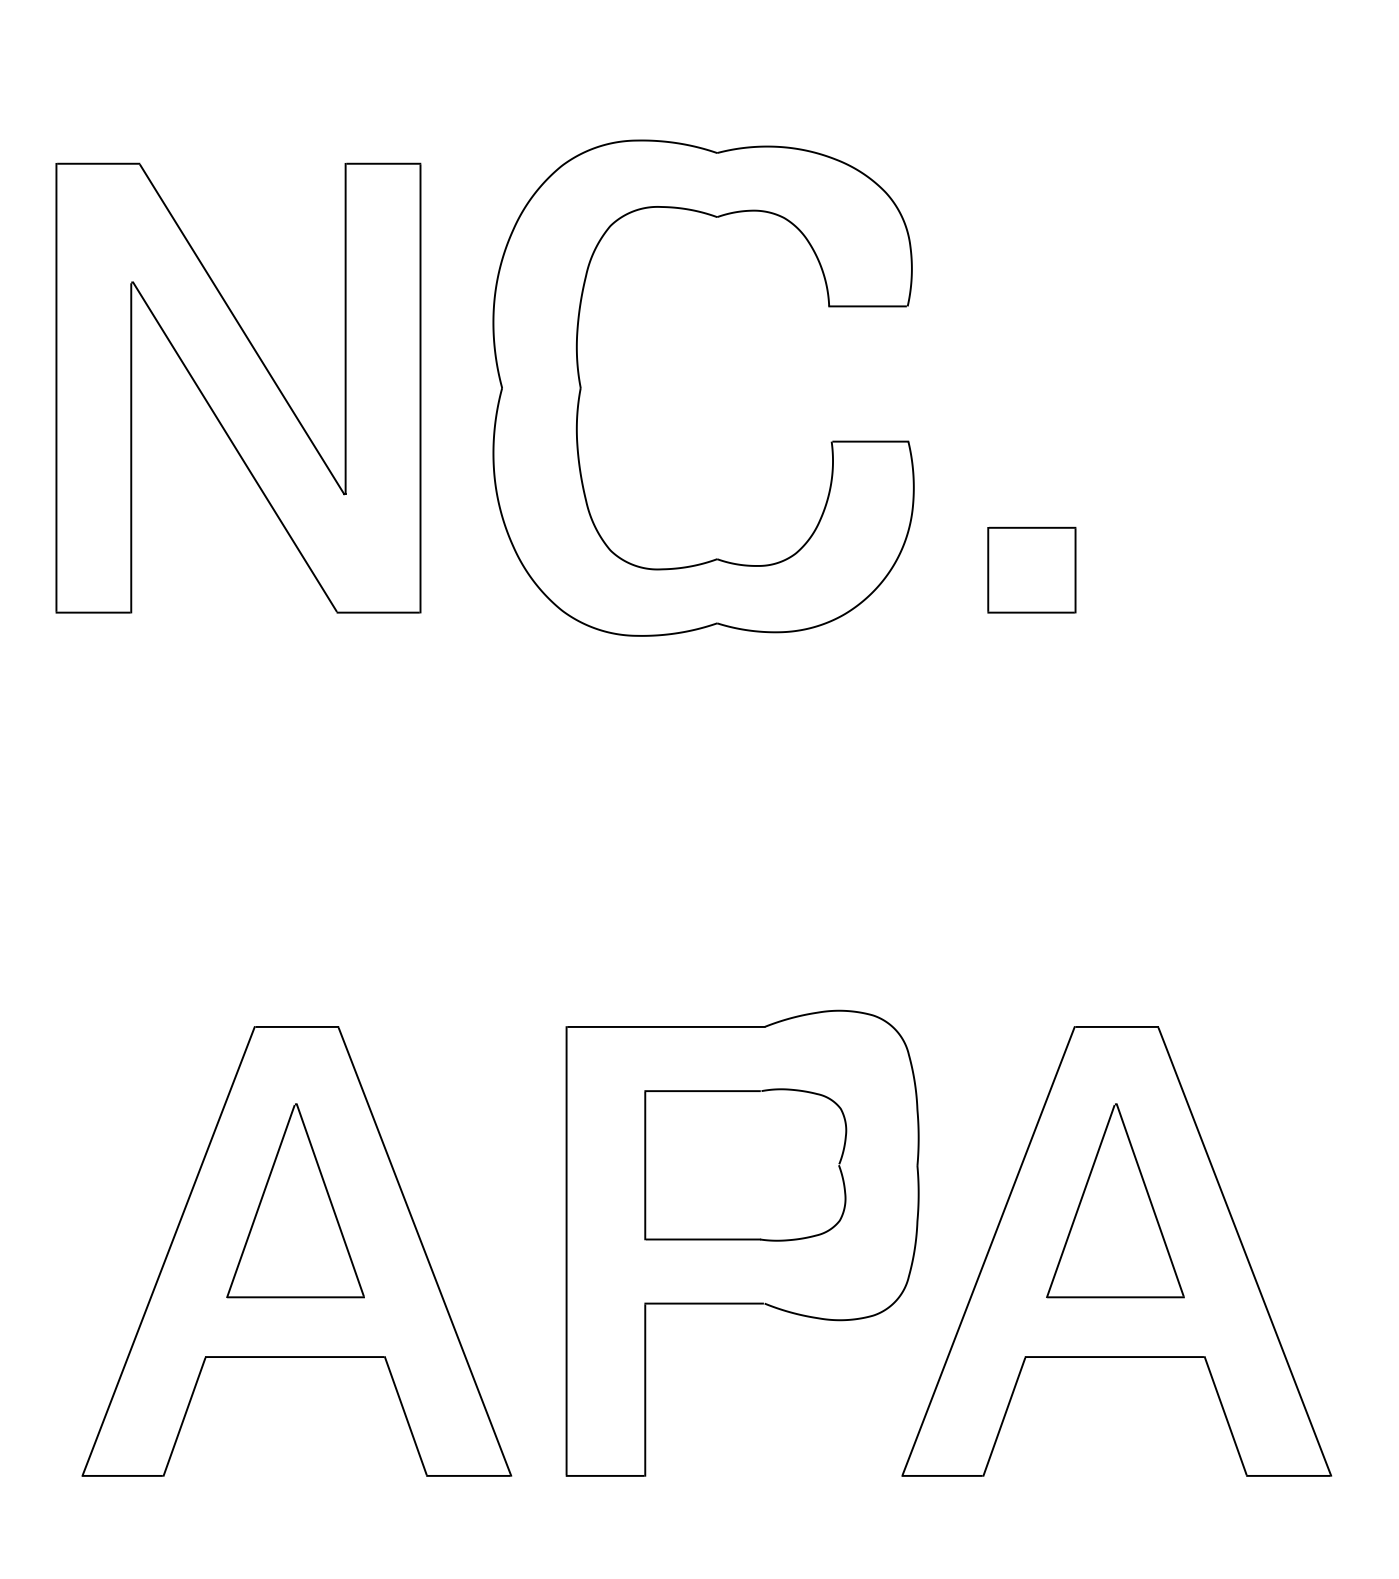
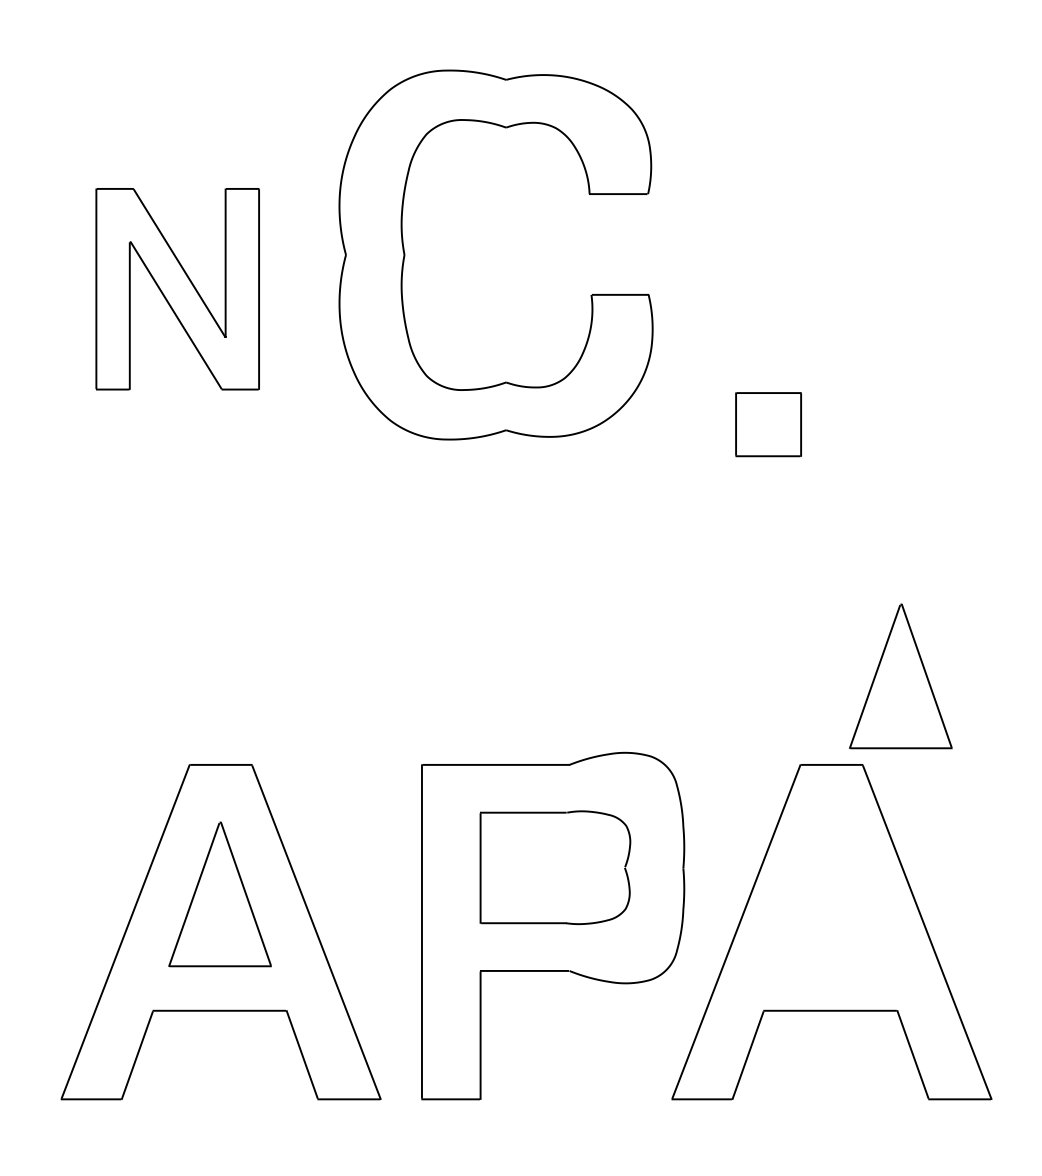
part: (582, 387) -> (405, 254), moved
part: (238, 388) -> (177, 289), size x0.6
part: (1114, 1200) -> (900, 676), moved

